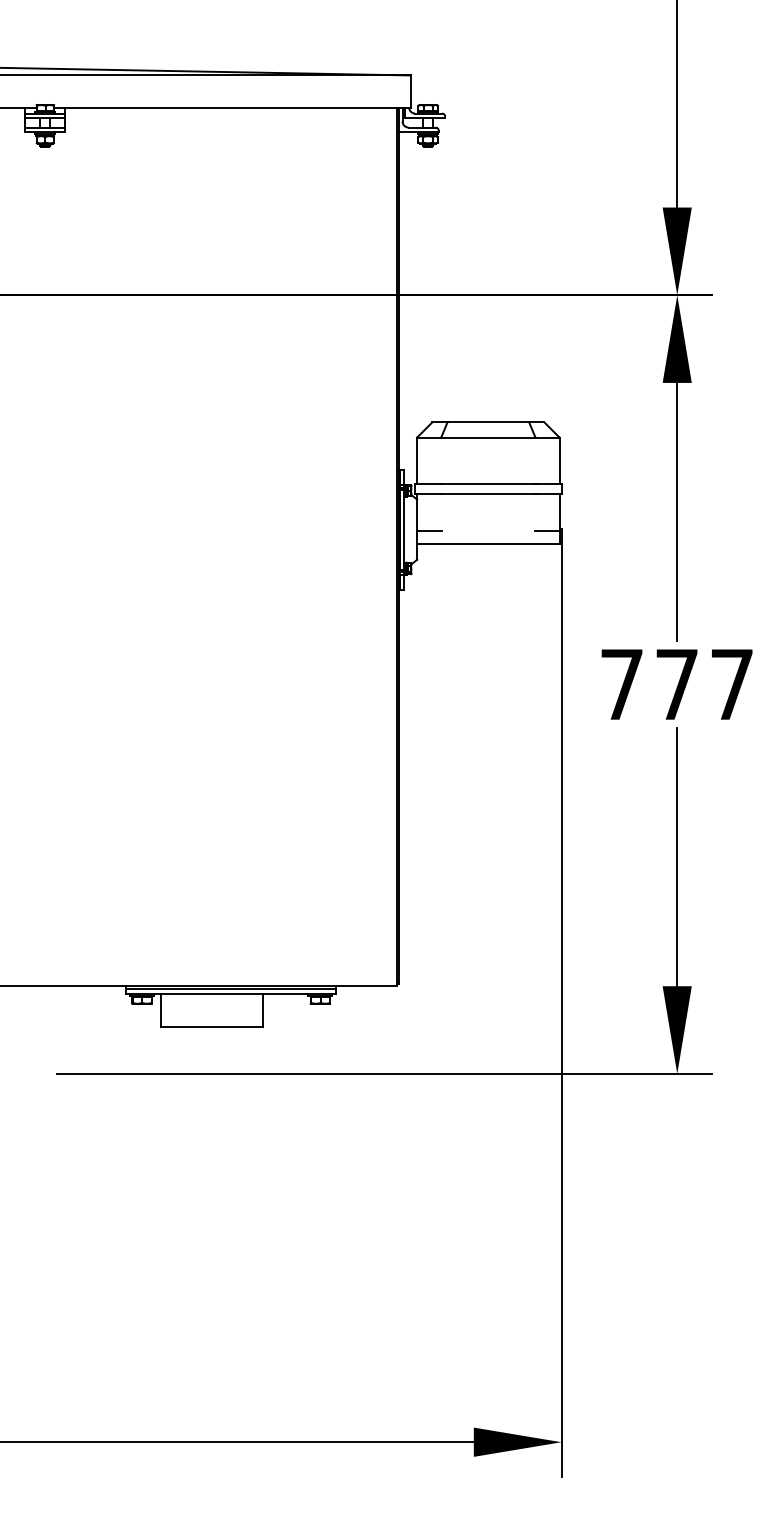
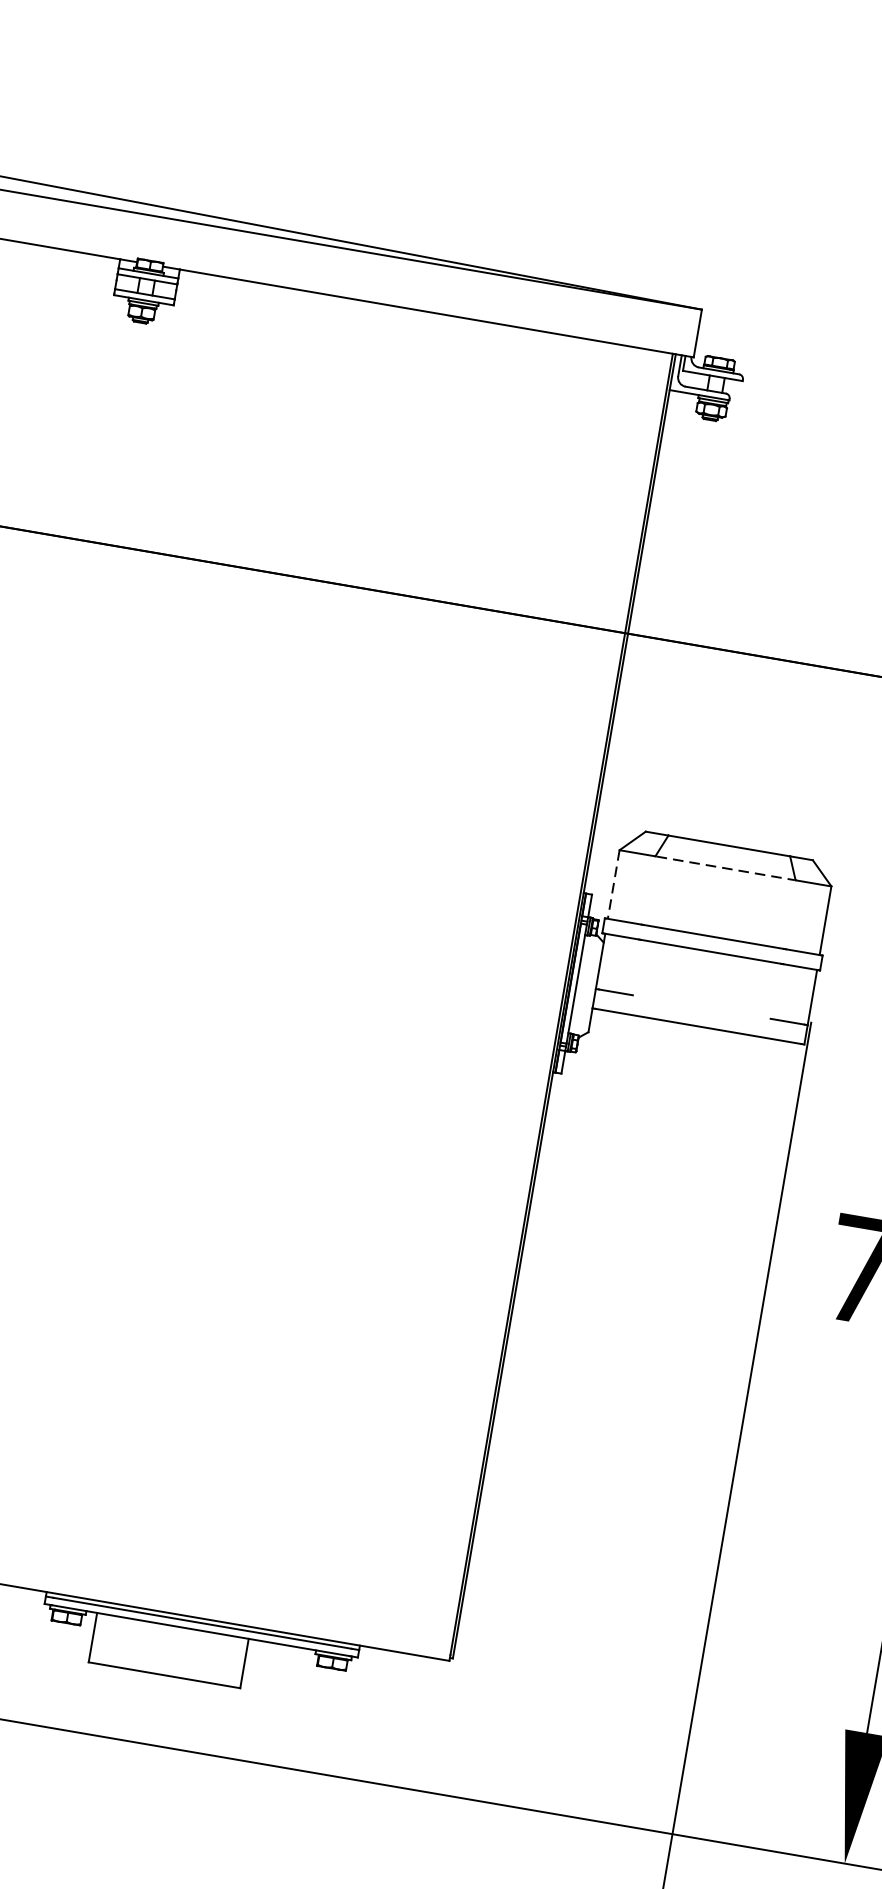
line: (488, 437) -> (725, 868), solid -> dashed
line: (417, 461) -> (613, 885), solid -> dashed

